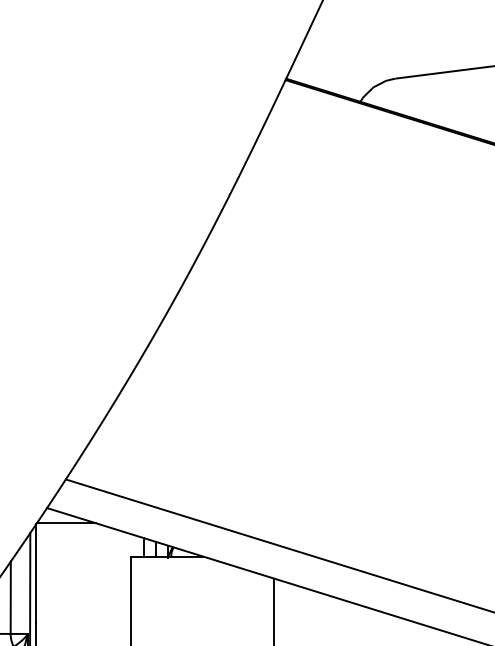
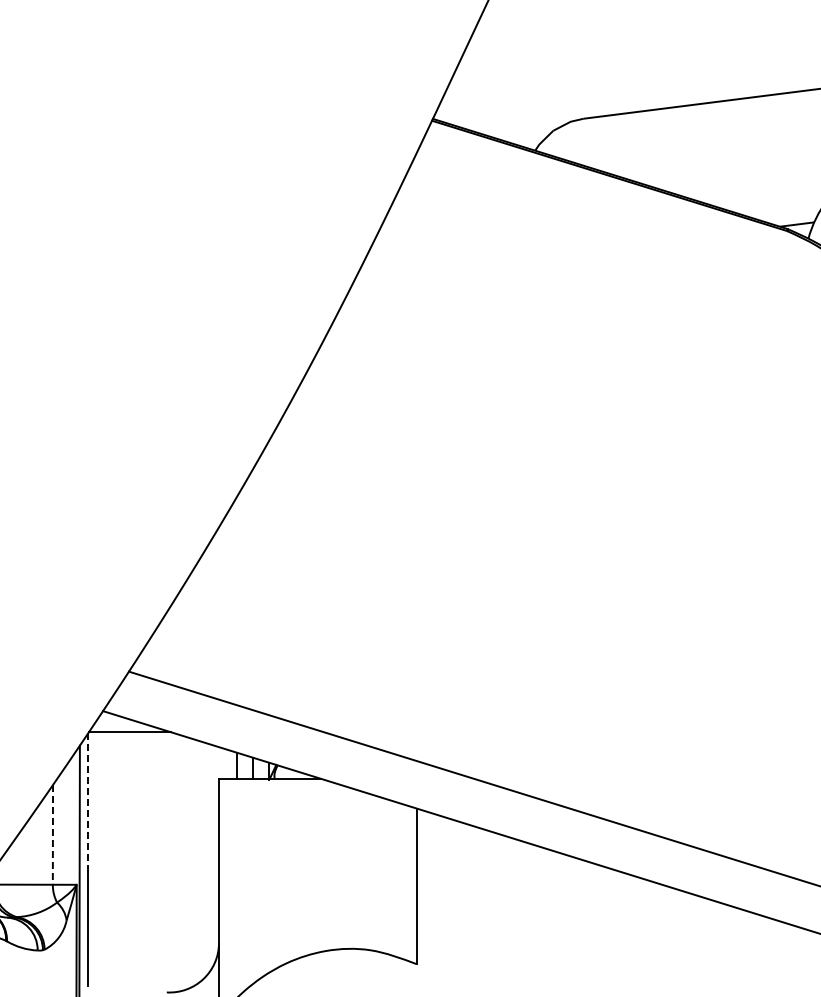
line: (36, 573) -> (88, 801), solid -> dashed
line: (10, 597) -> (52, 834), solid -> dashed

